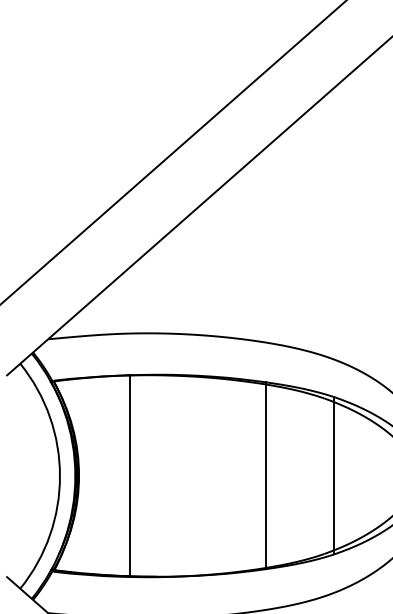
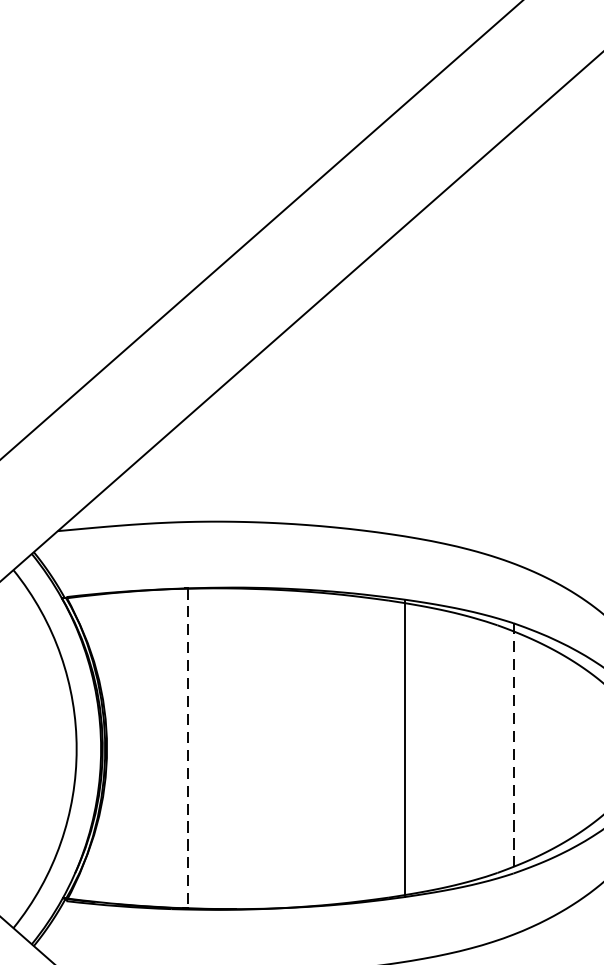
line: (129, 475) -> (187, 747), solid -> dashed
line: (334, 475) -> (513, 747), solid -> dashed

